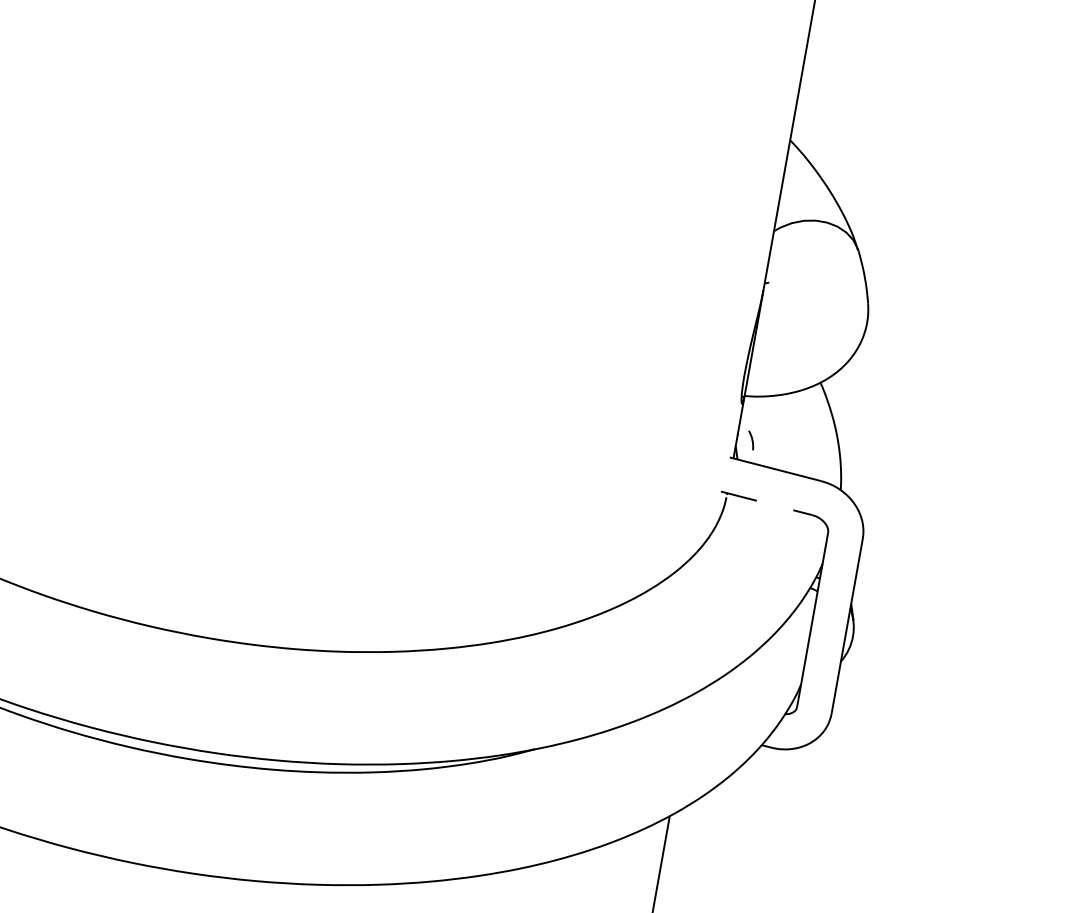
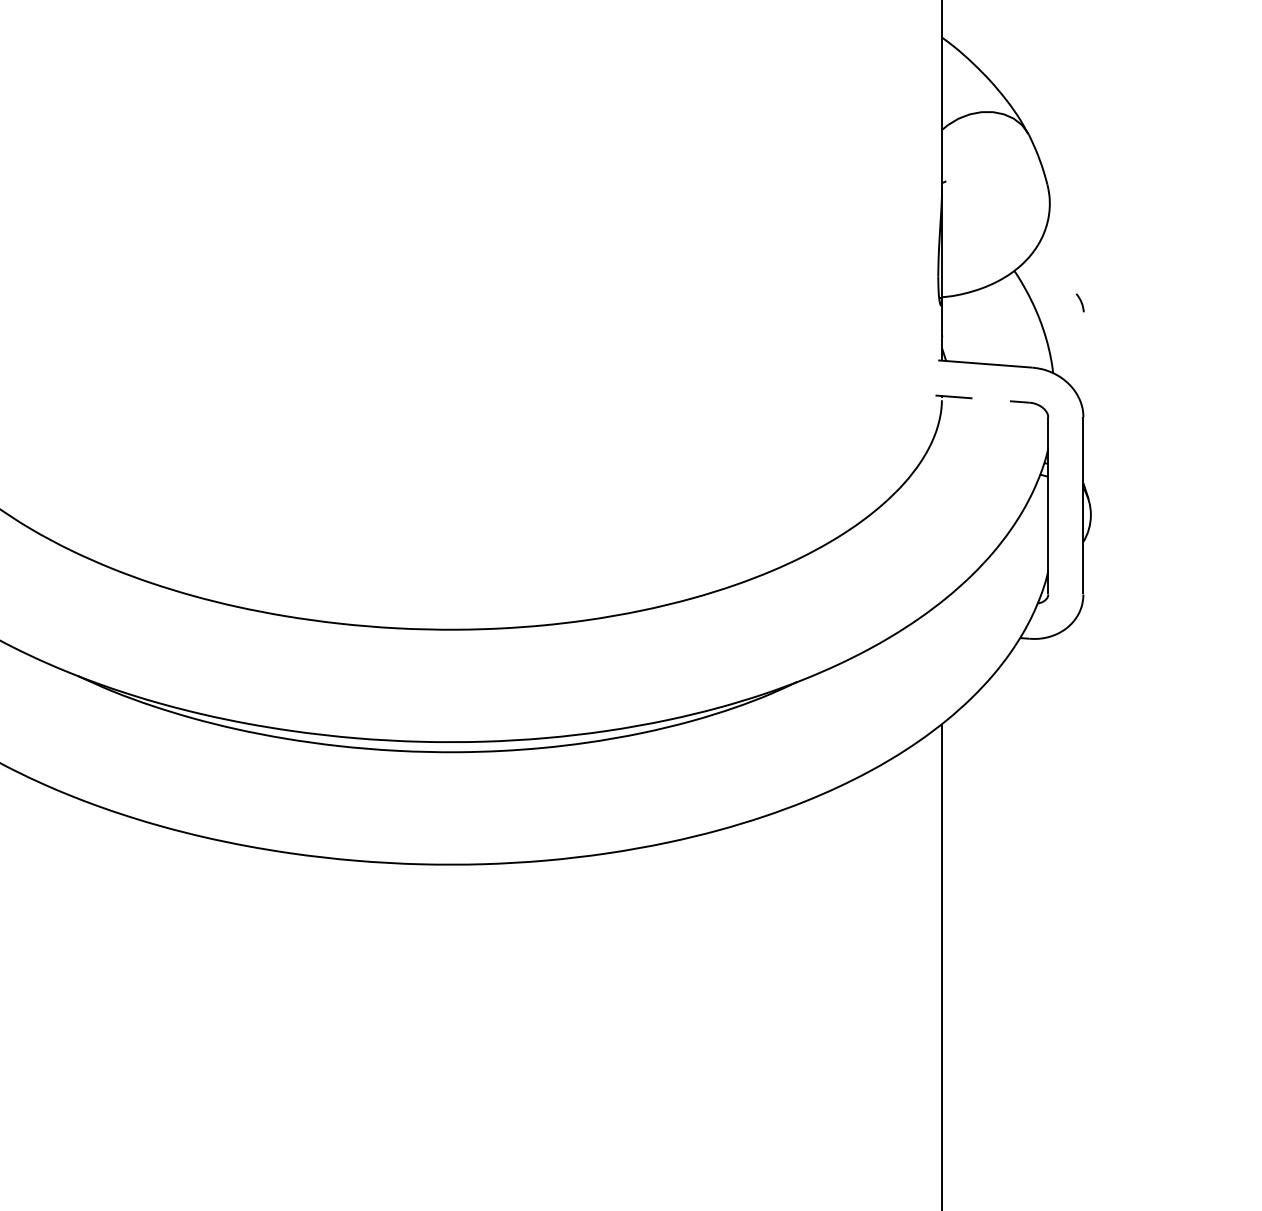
part: (750, 439) -> (1079, 302), moved

